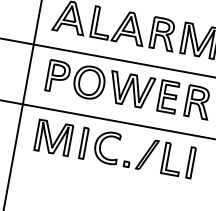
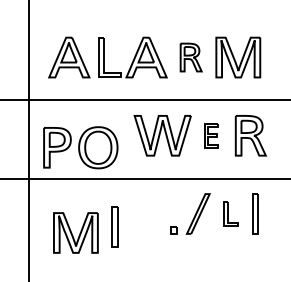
part: (163, 34) -> (191, 57), size x0.7
part: (75, 79) -> (80, 147), moved
part: (168, 96) -> (211, 135), size x0.6
part: (53, 137) -> (75, 232), moved
part: (83, 142) -> (114, 226), moved
part: (100, 146) -> (137, 213), removed
part: (172, 158) -> (230, 213), size x0.6

